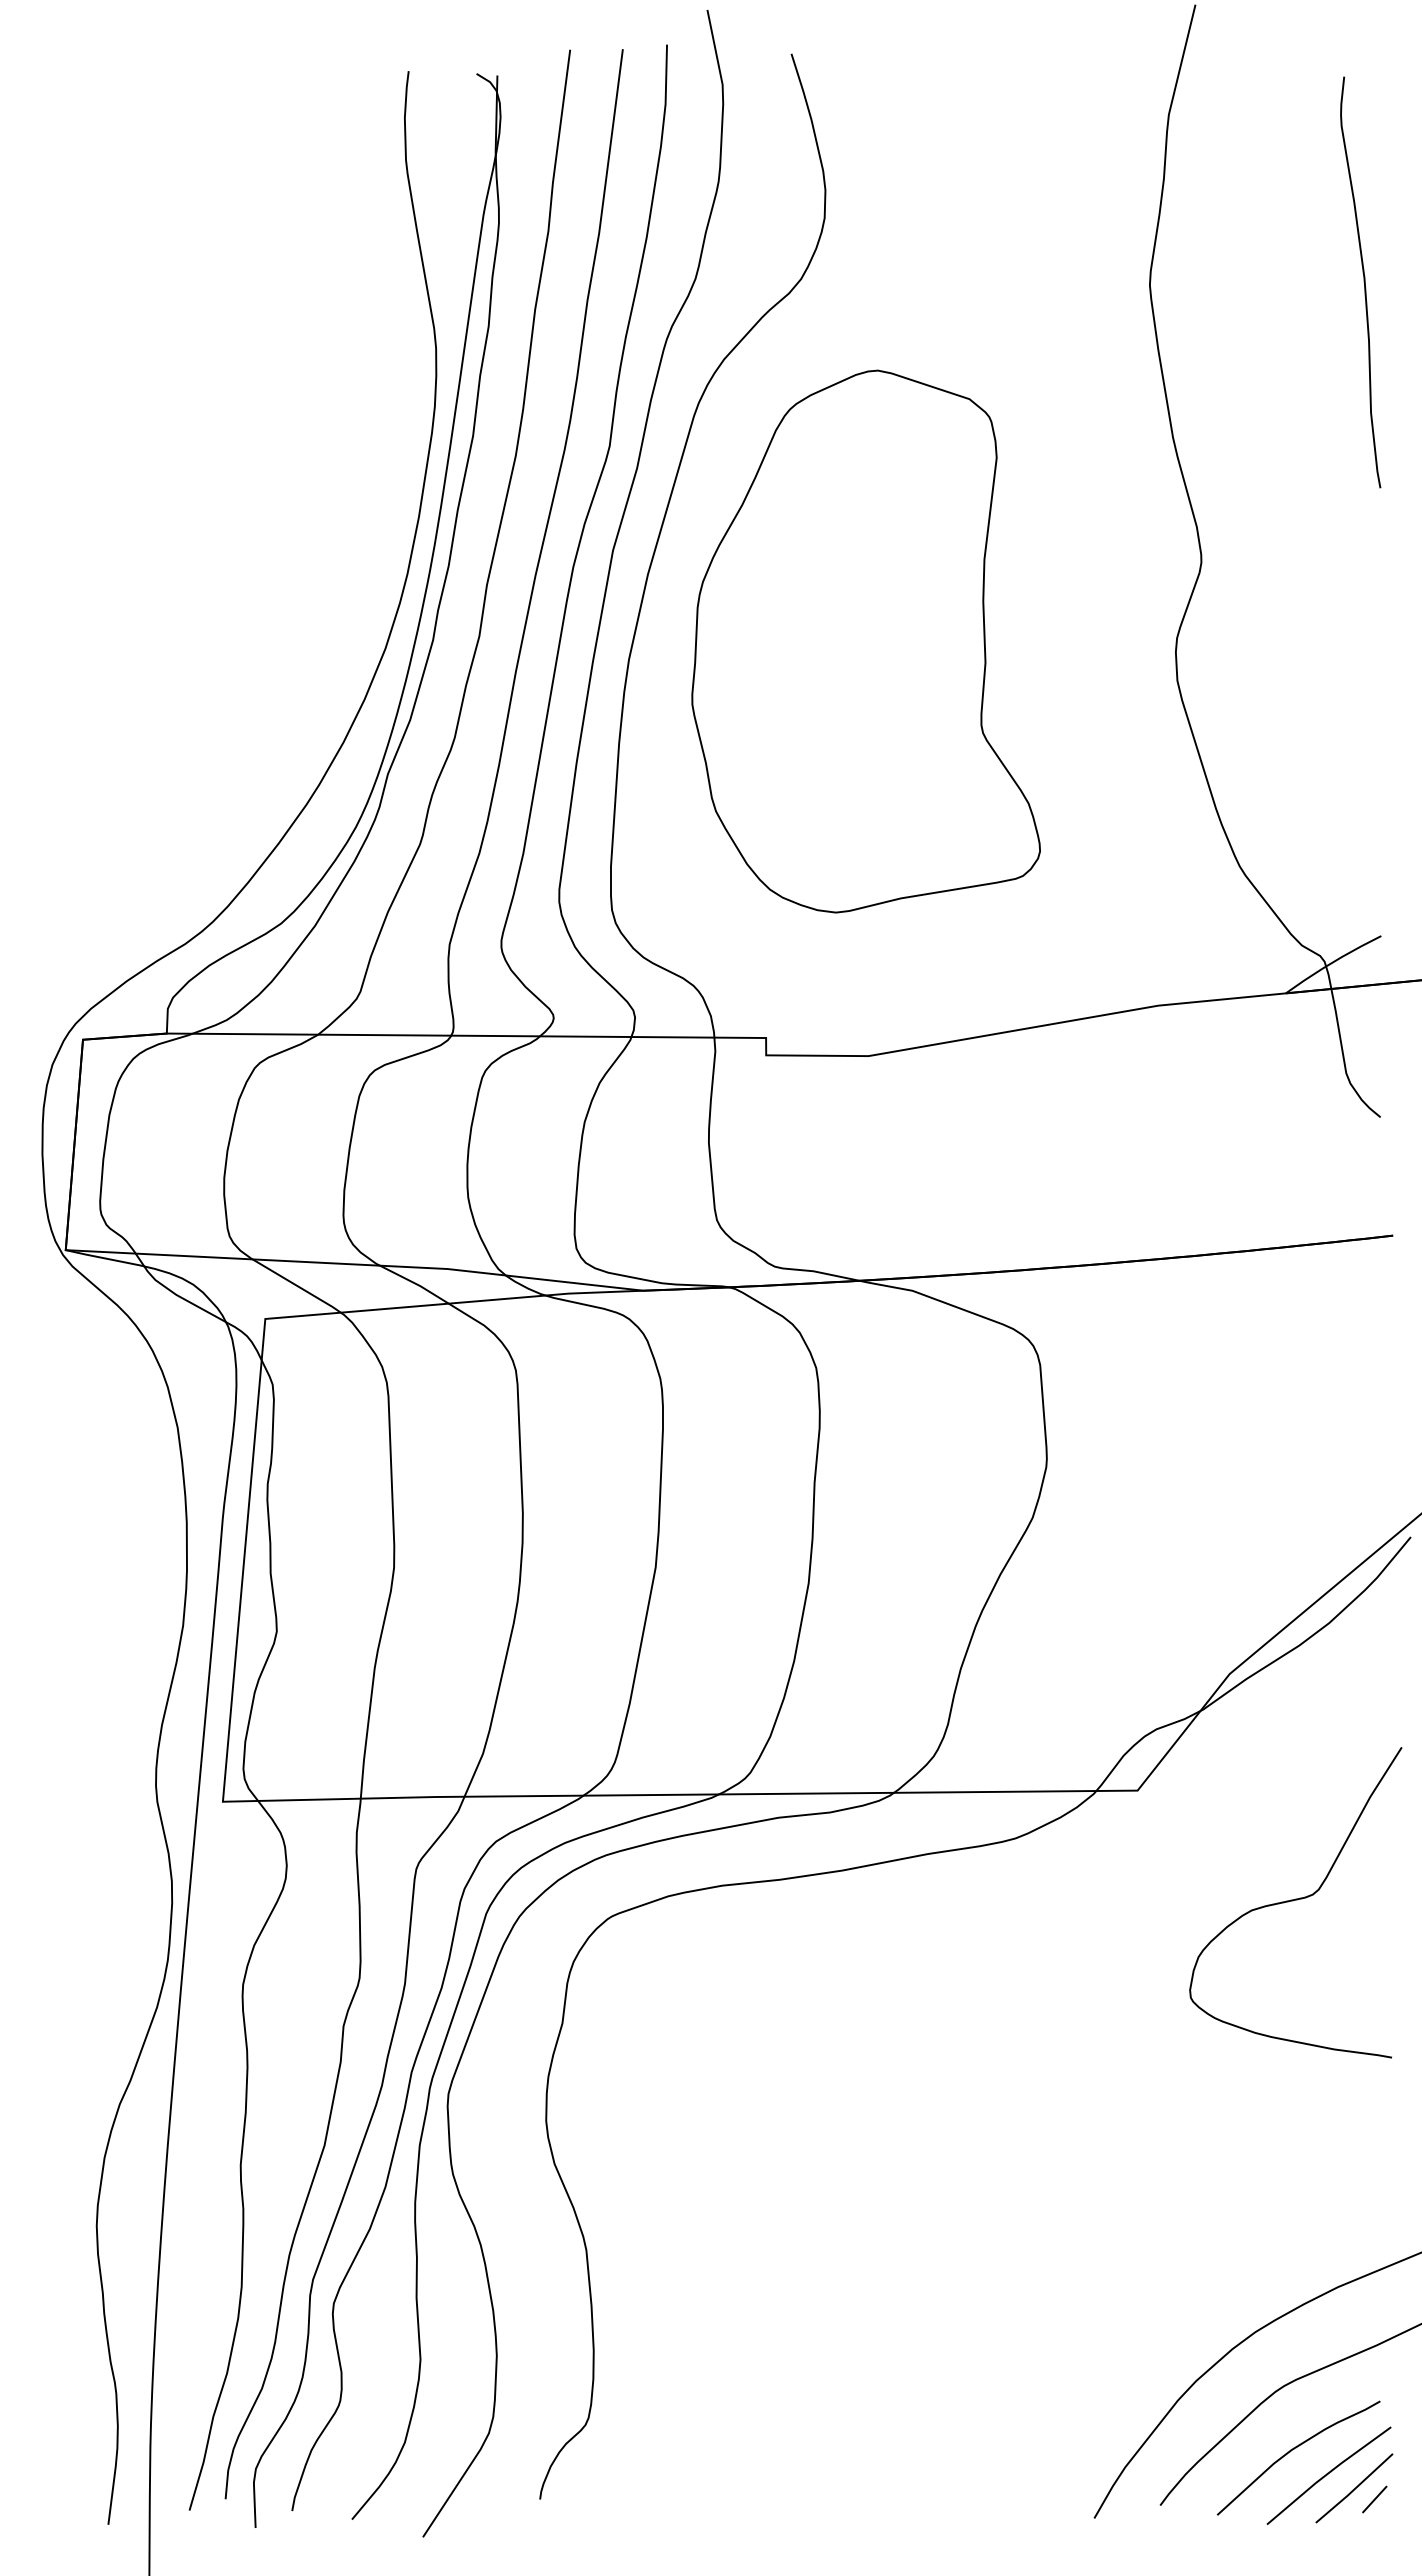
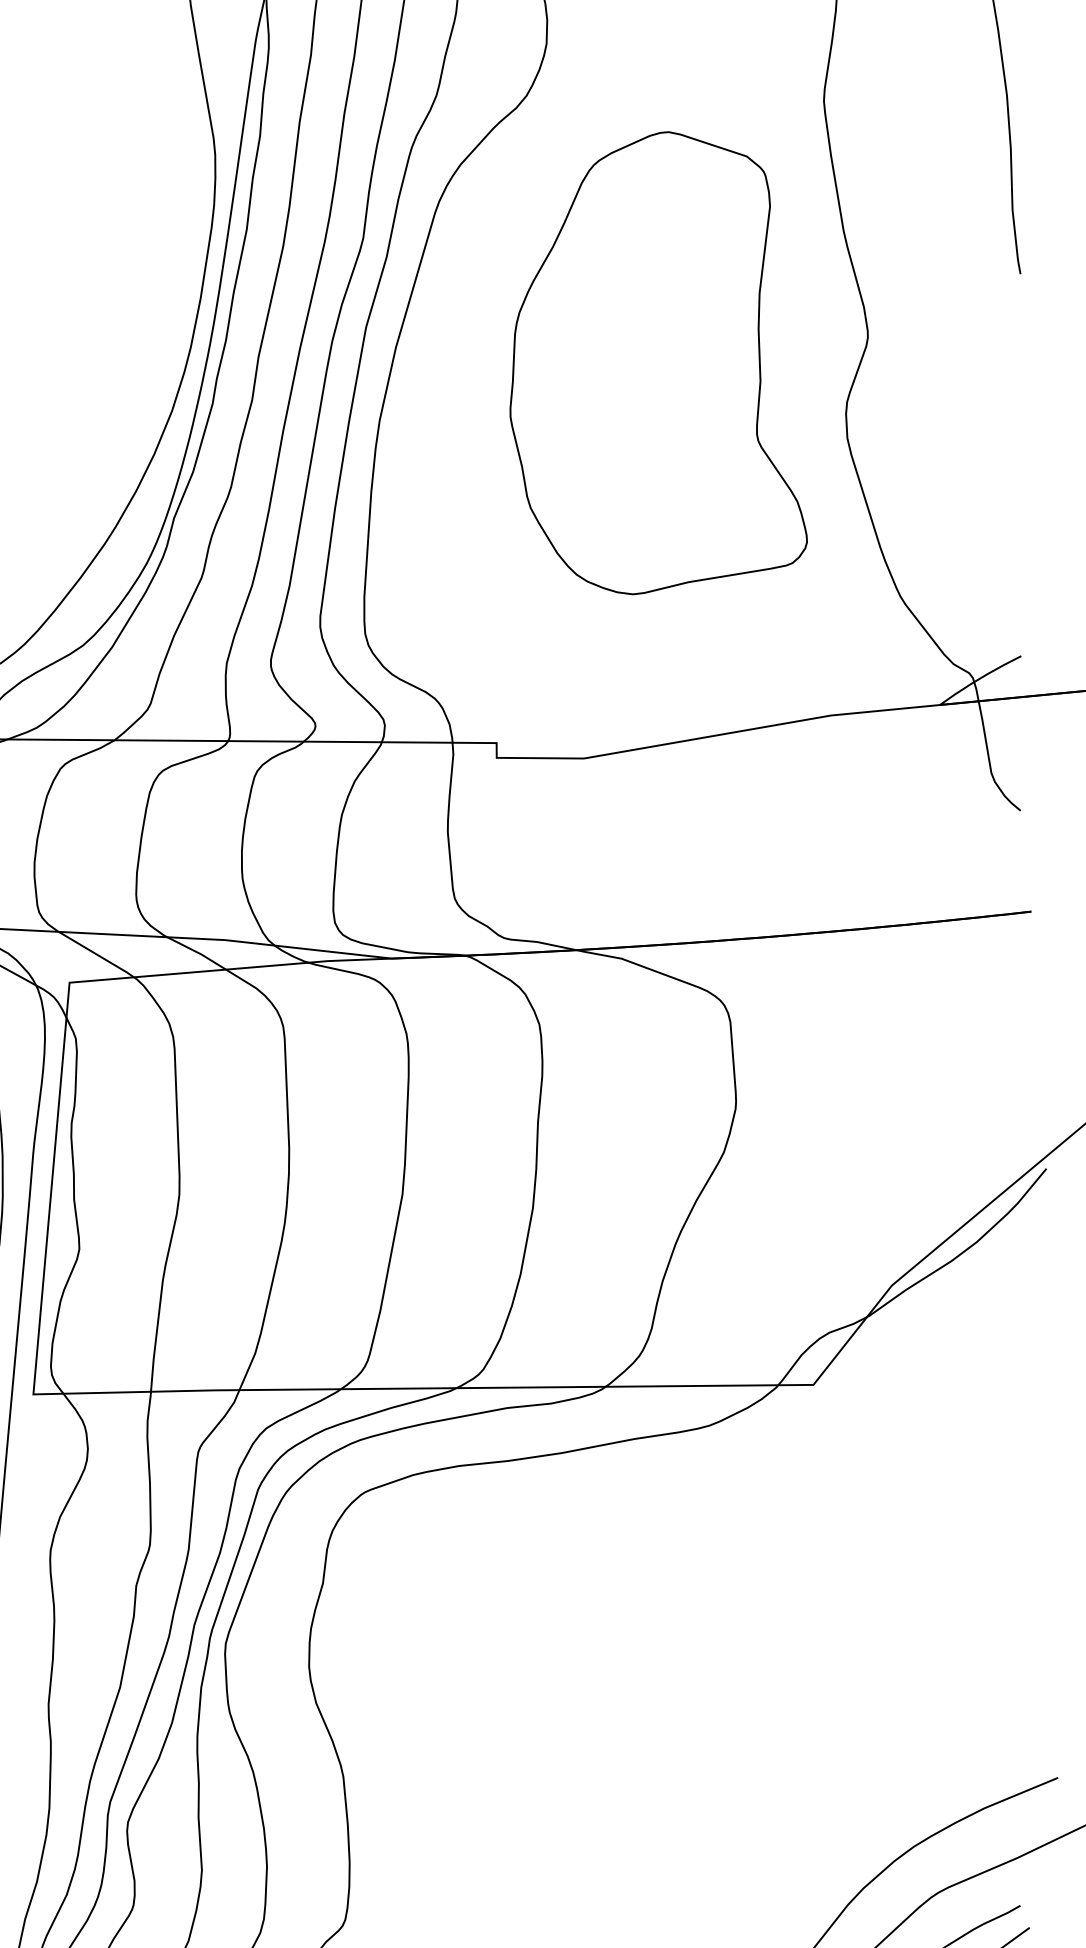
part: (865, 641) -> (658, 363), moved
curve: (1295, 1900) -> (948, 1478), removed

